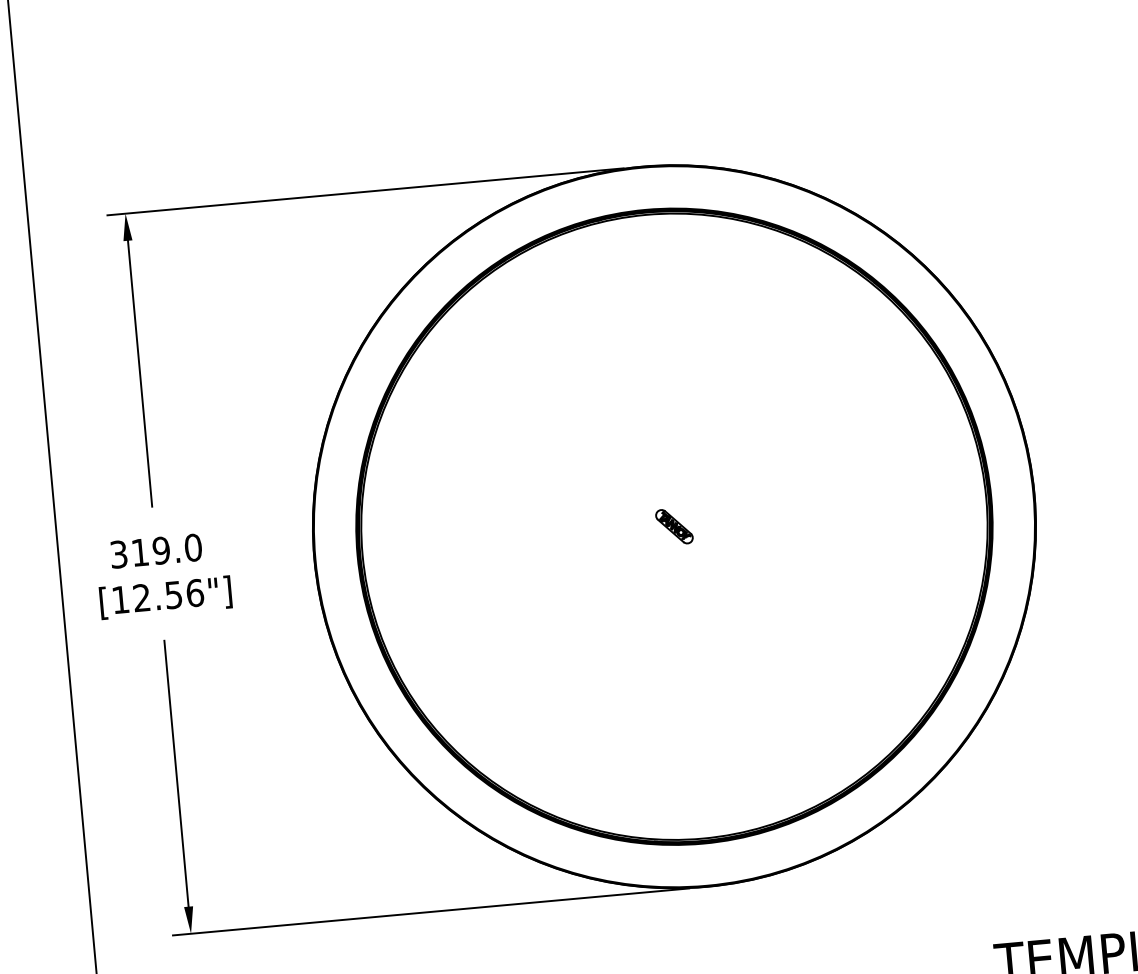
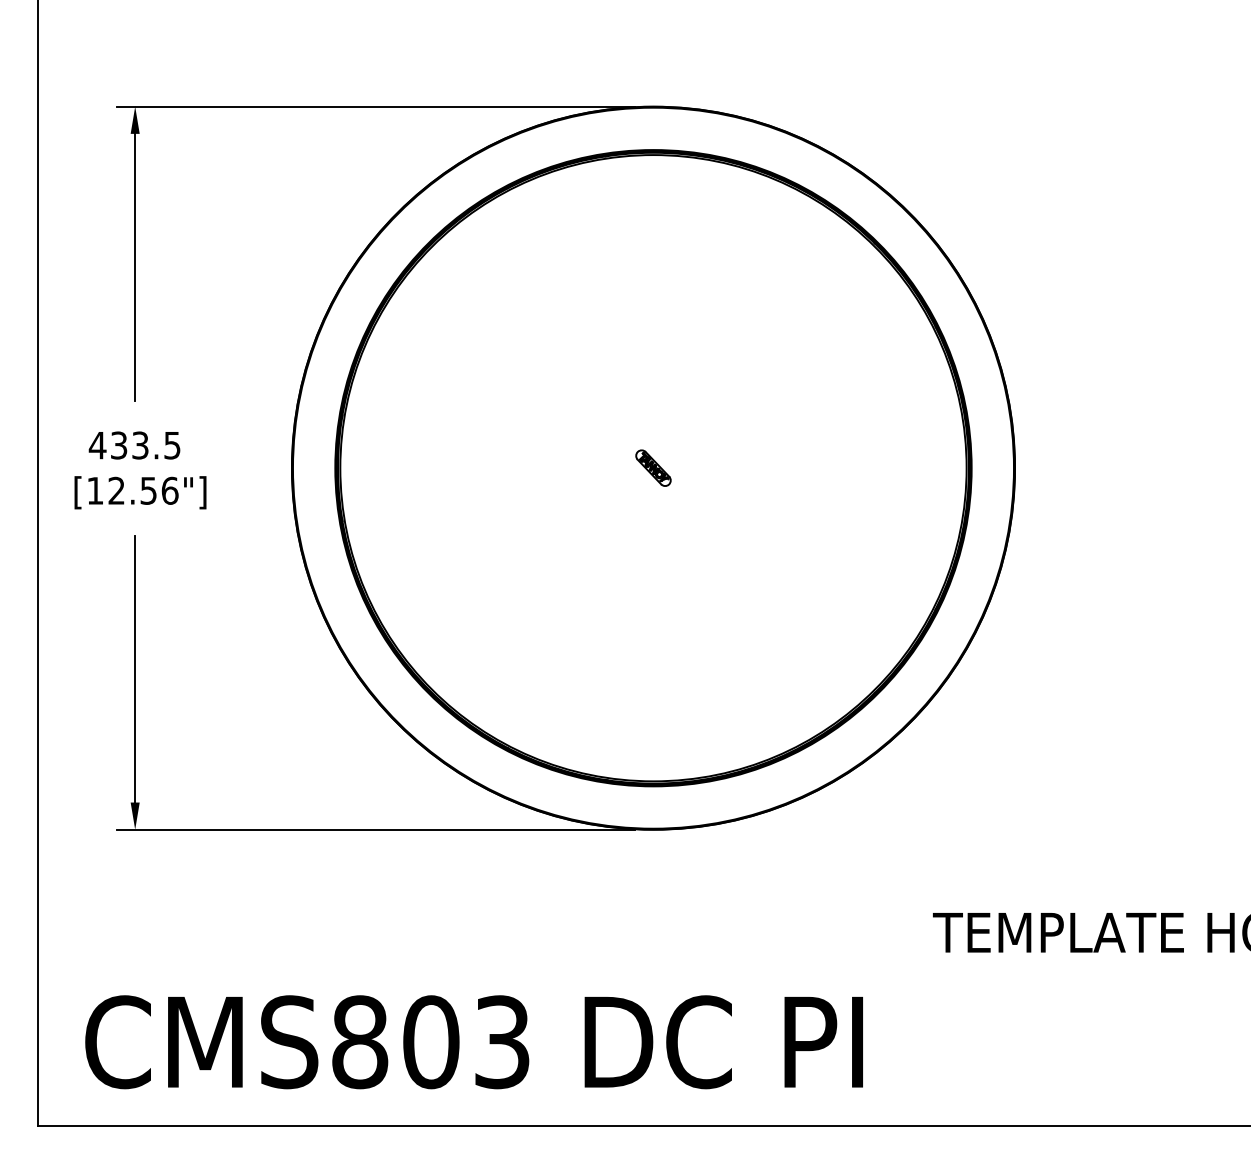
text: (155, 551) -> (134, 445), 319.0 -> 433.5

